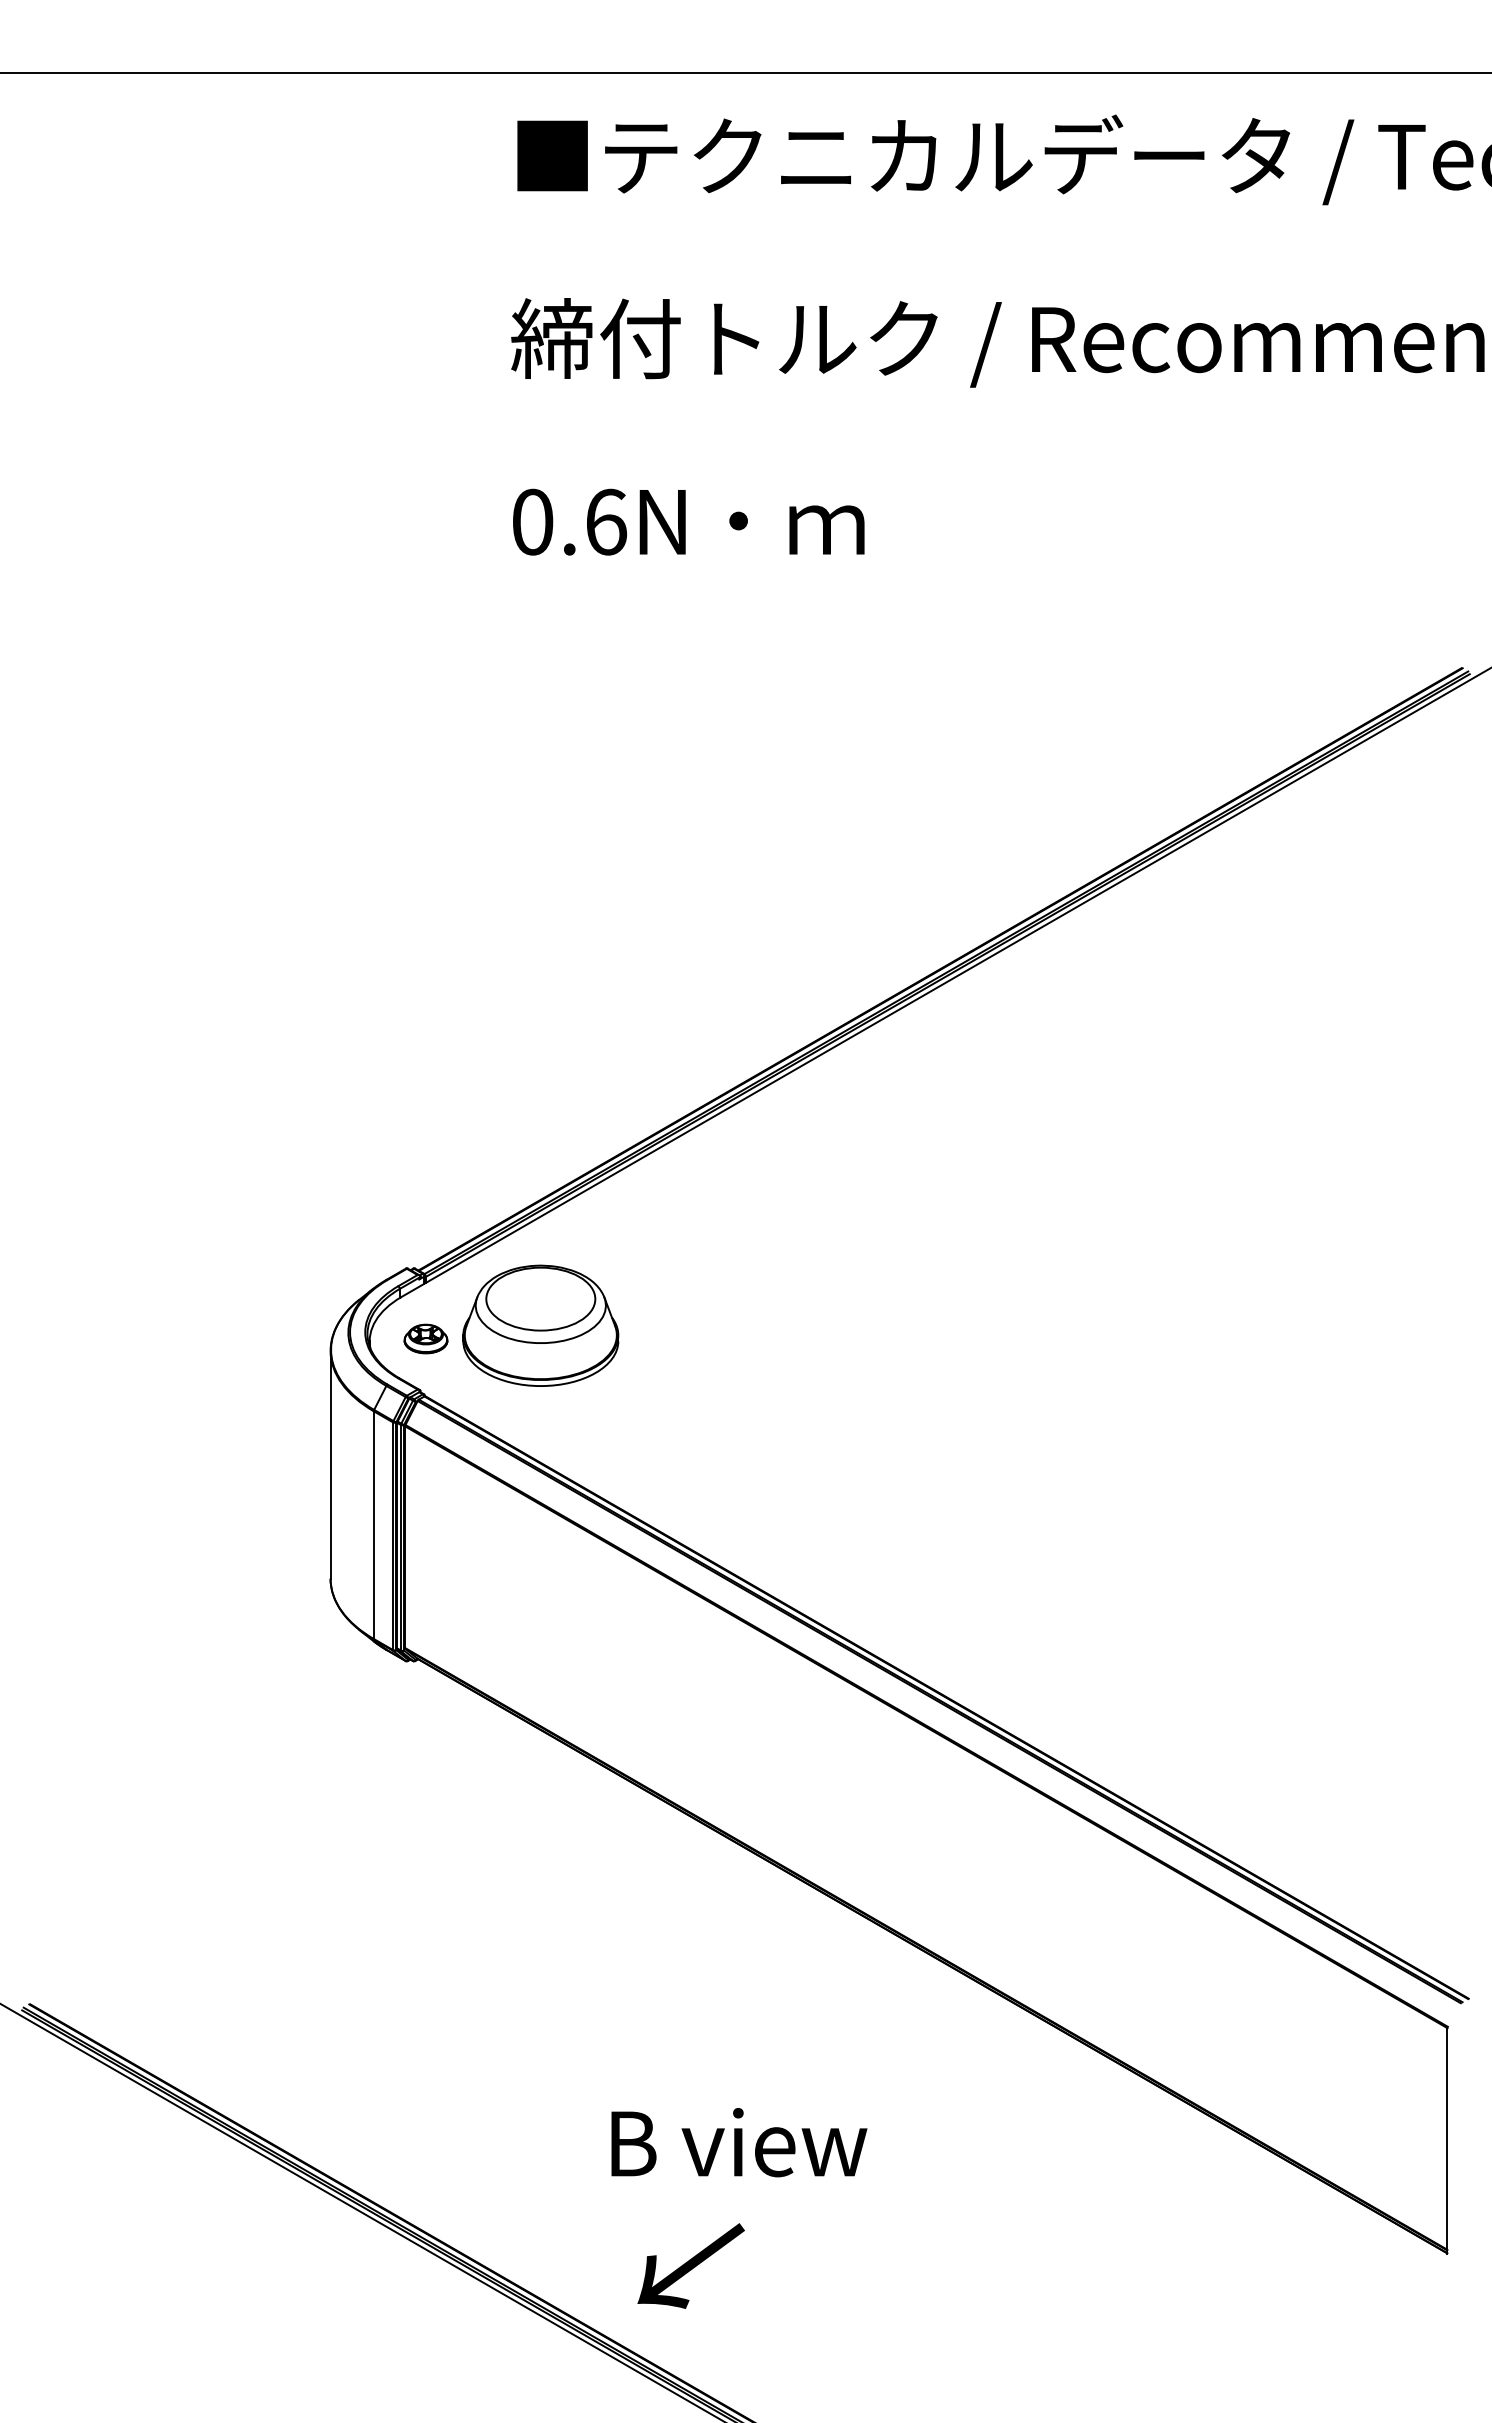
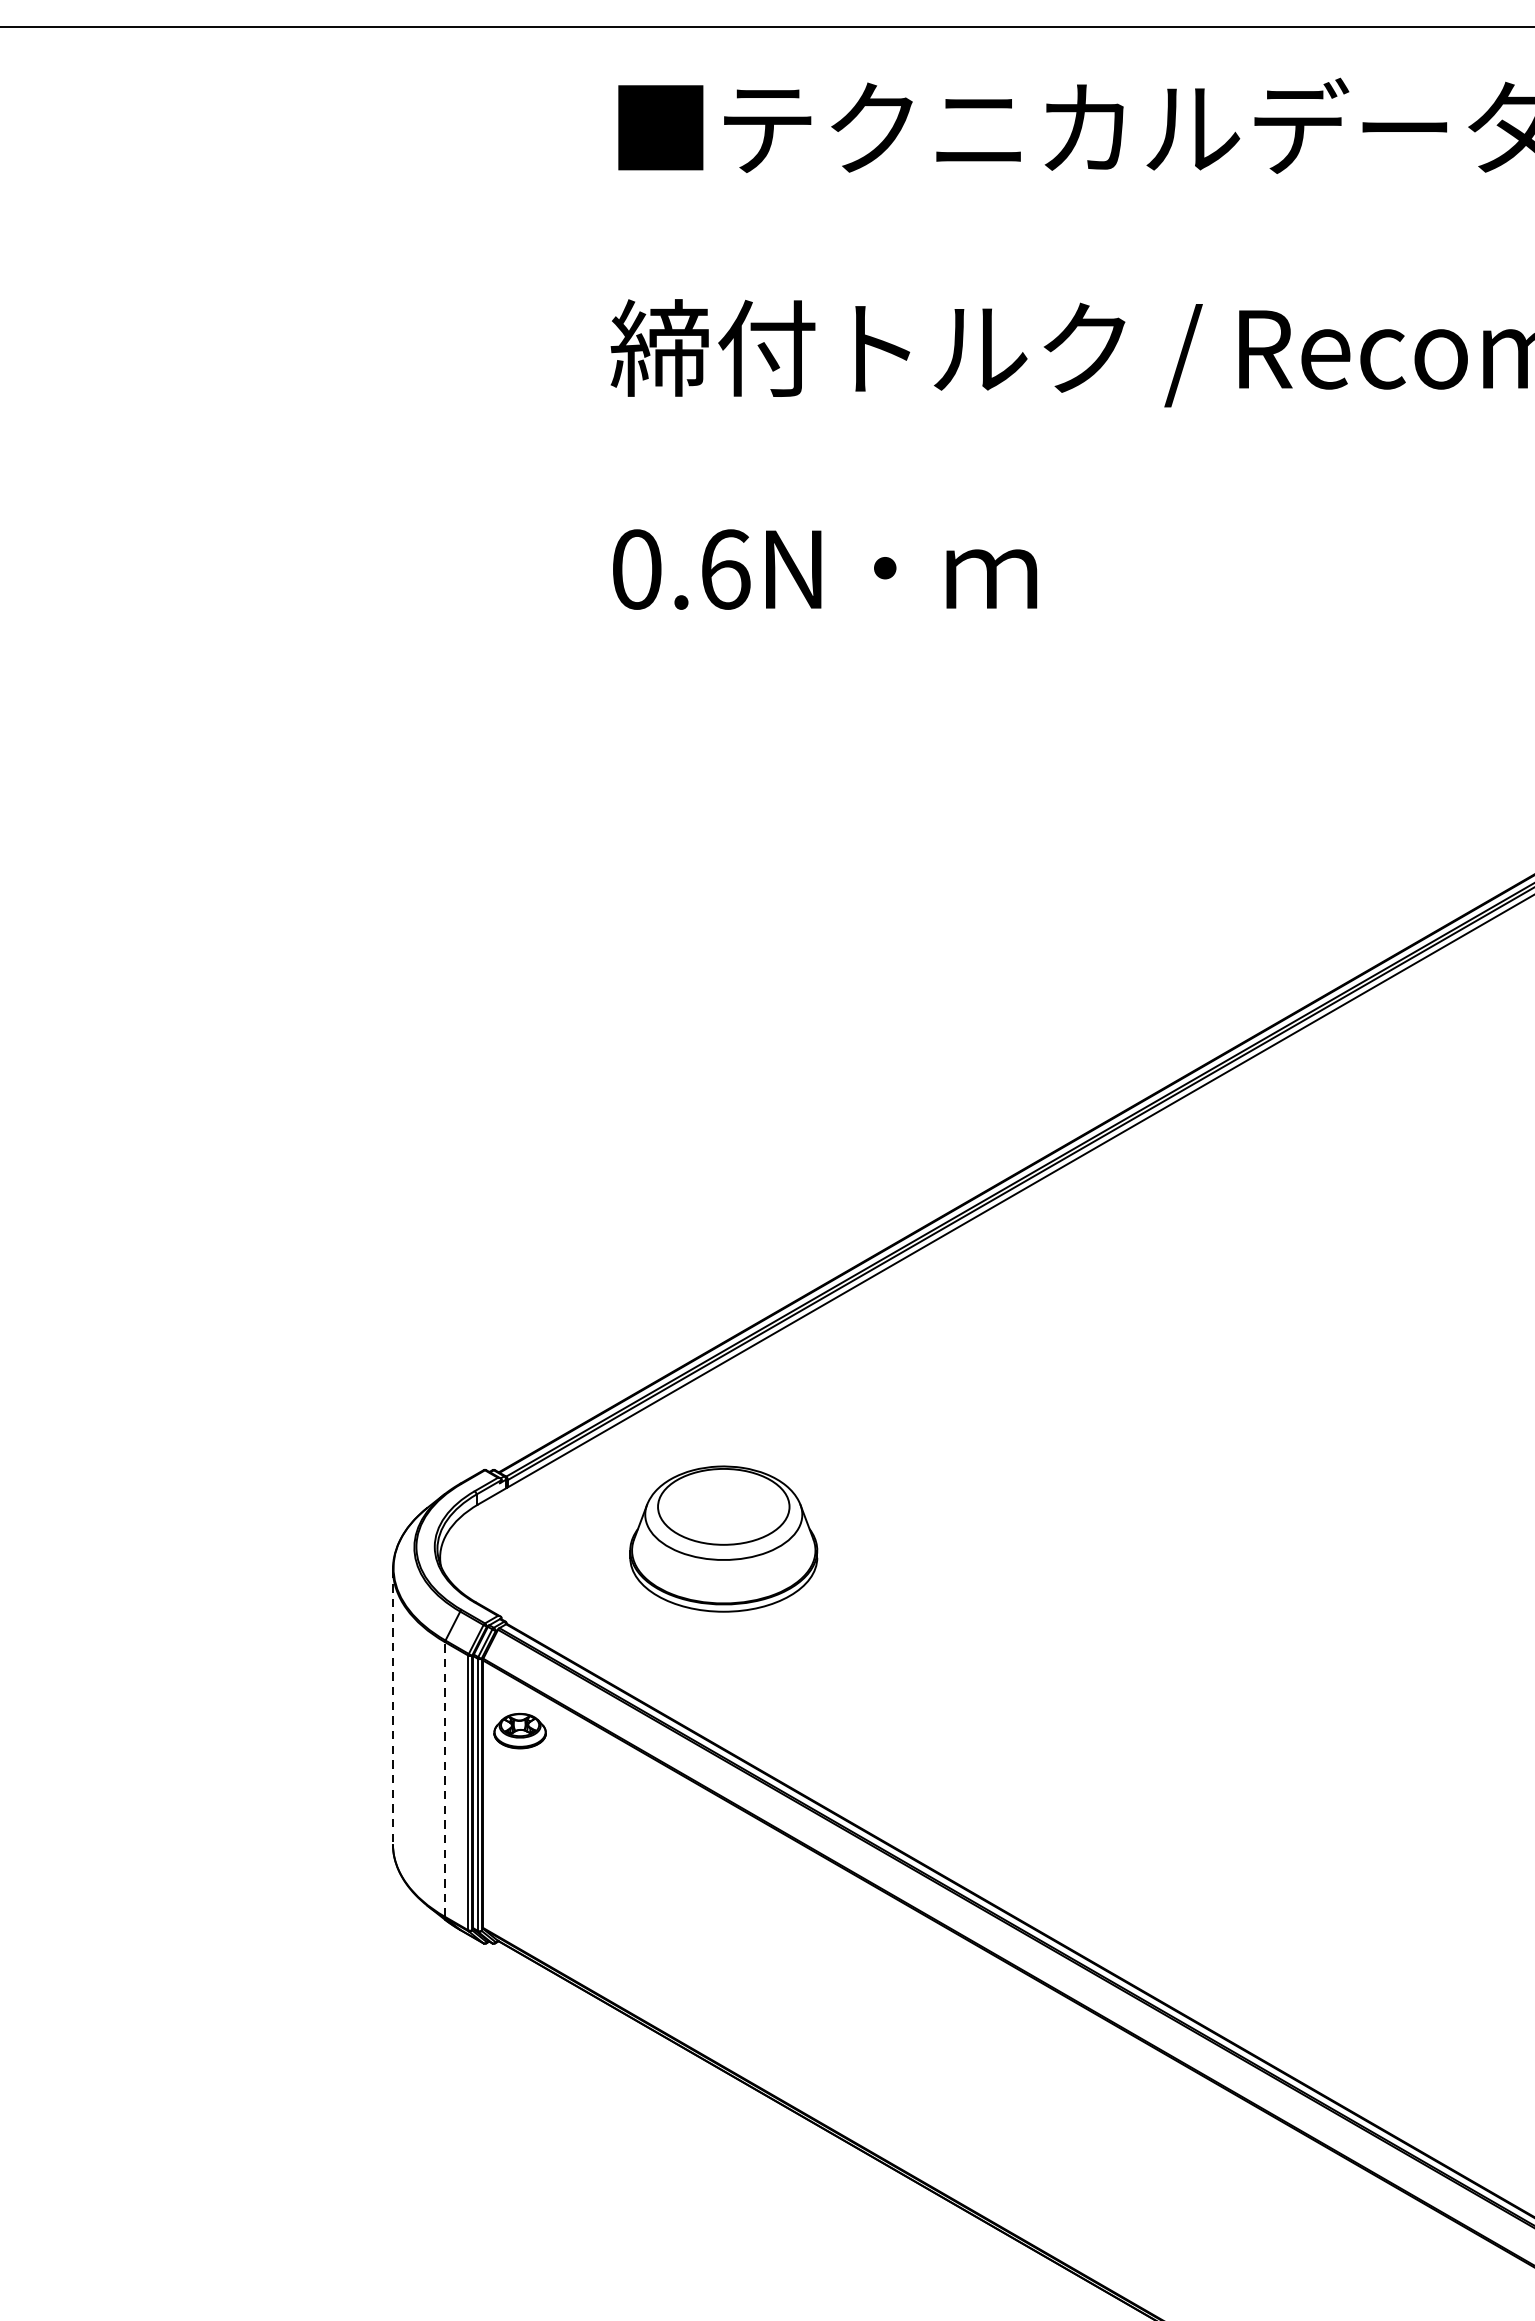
part: (540, 1325) -> (723, 1538), moved
part: (425, 1338) -> (519, 1730), moved
line: (330, 1464) -> (392, 1706), solid -> dashed
line: (373, 1525) -> (444, 1779), solid -> dashed

